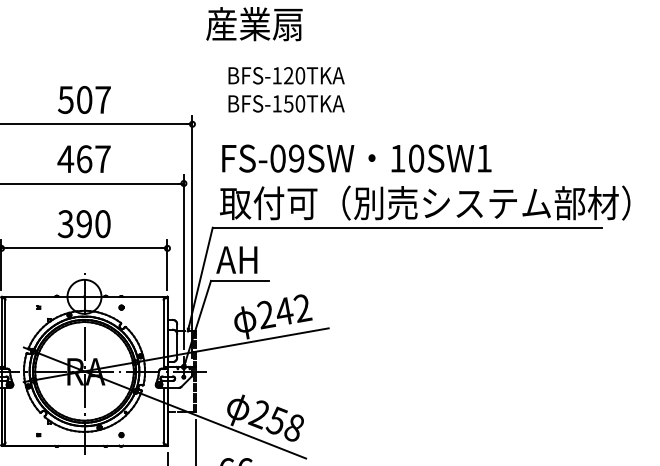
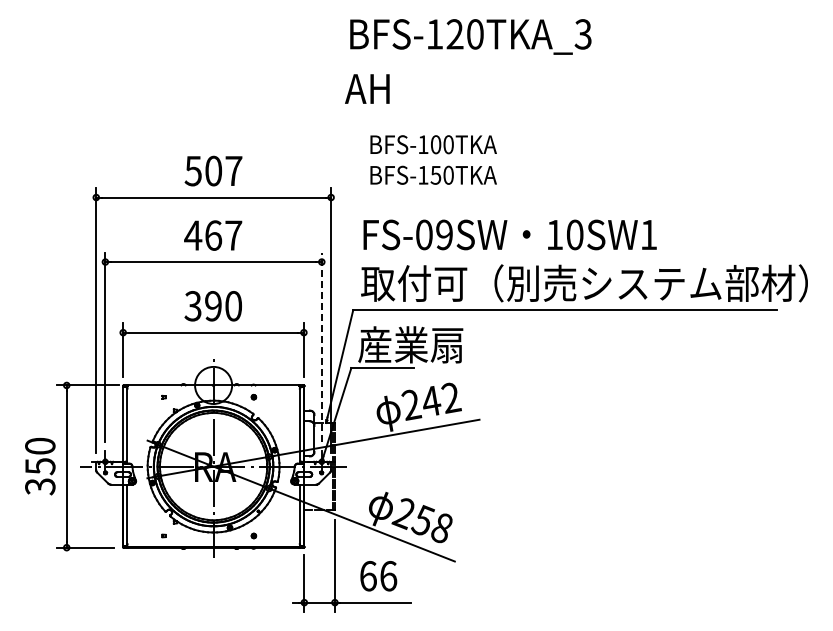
text: (254, 24) -> (398, 88), 産業扇 -> AH
text: (288, 75) -> (435, 144), BFS-120TKA -> BFS-100TKA
text: (265, 259) -> (410, 344), AH -> 産業扇
line: (183, 261) -> (321, 346), solid -> dashed

